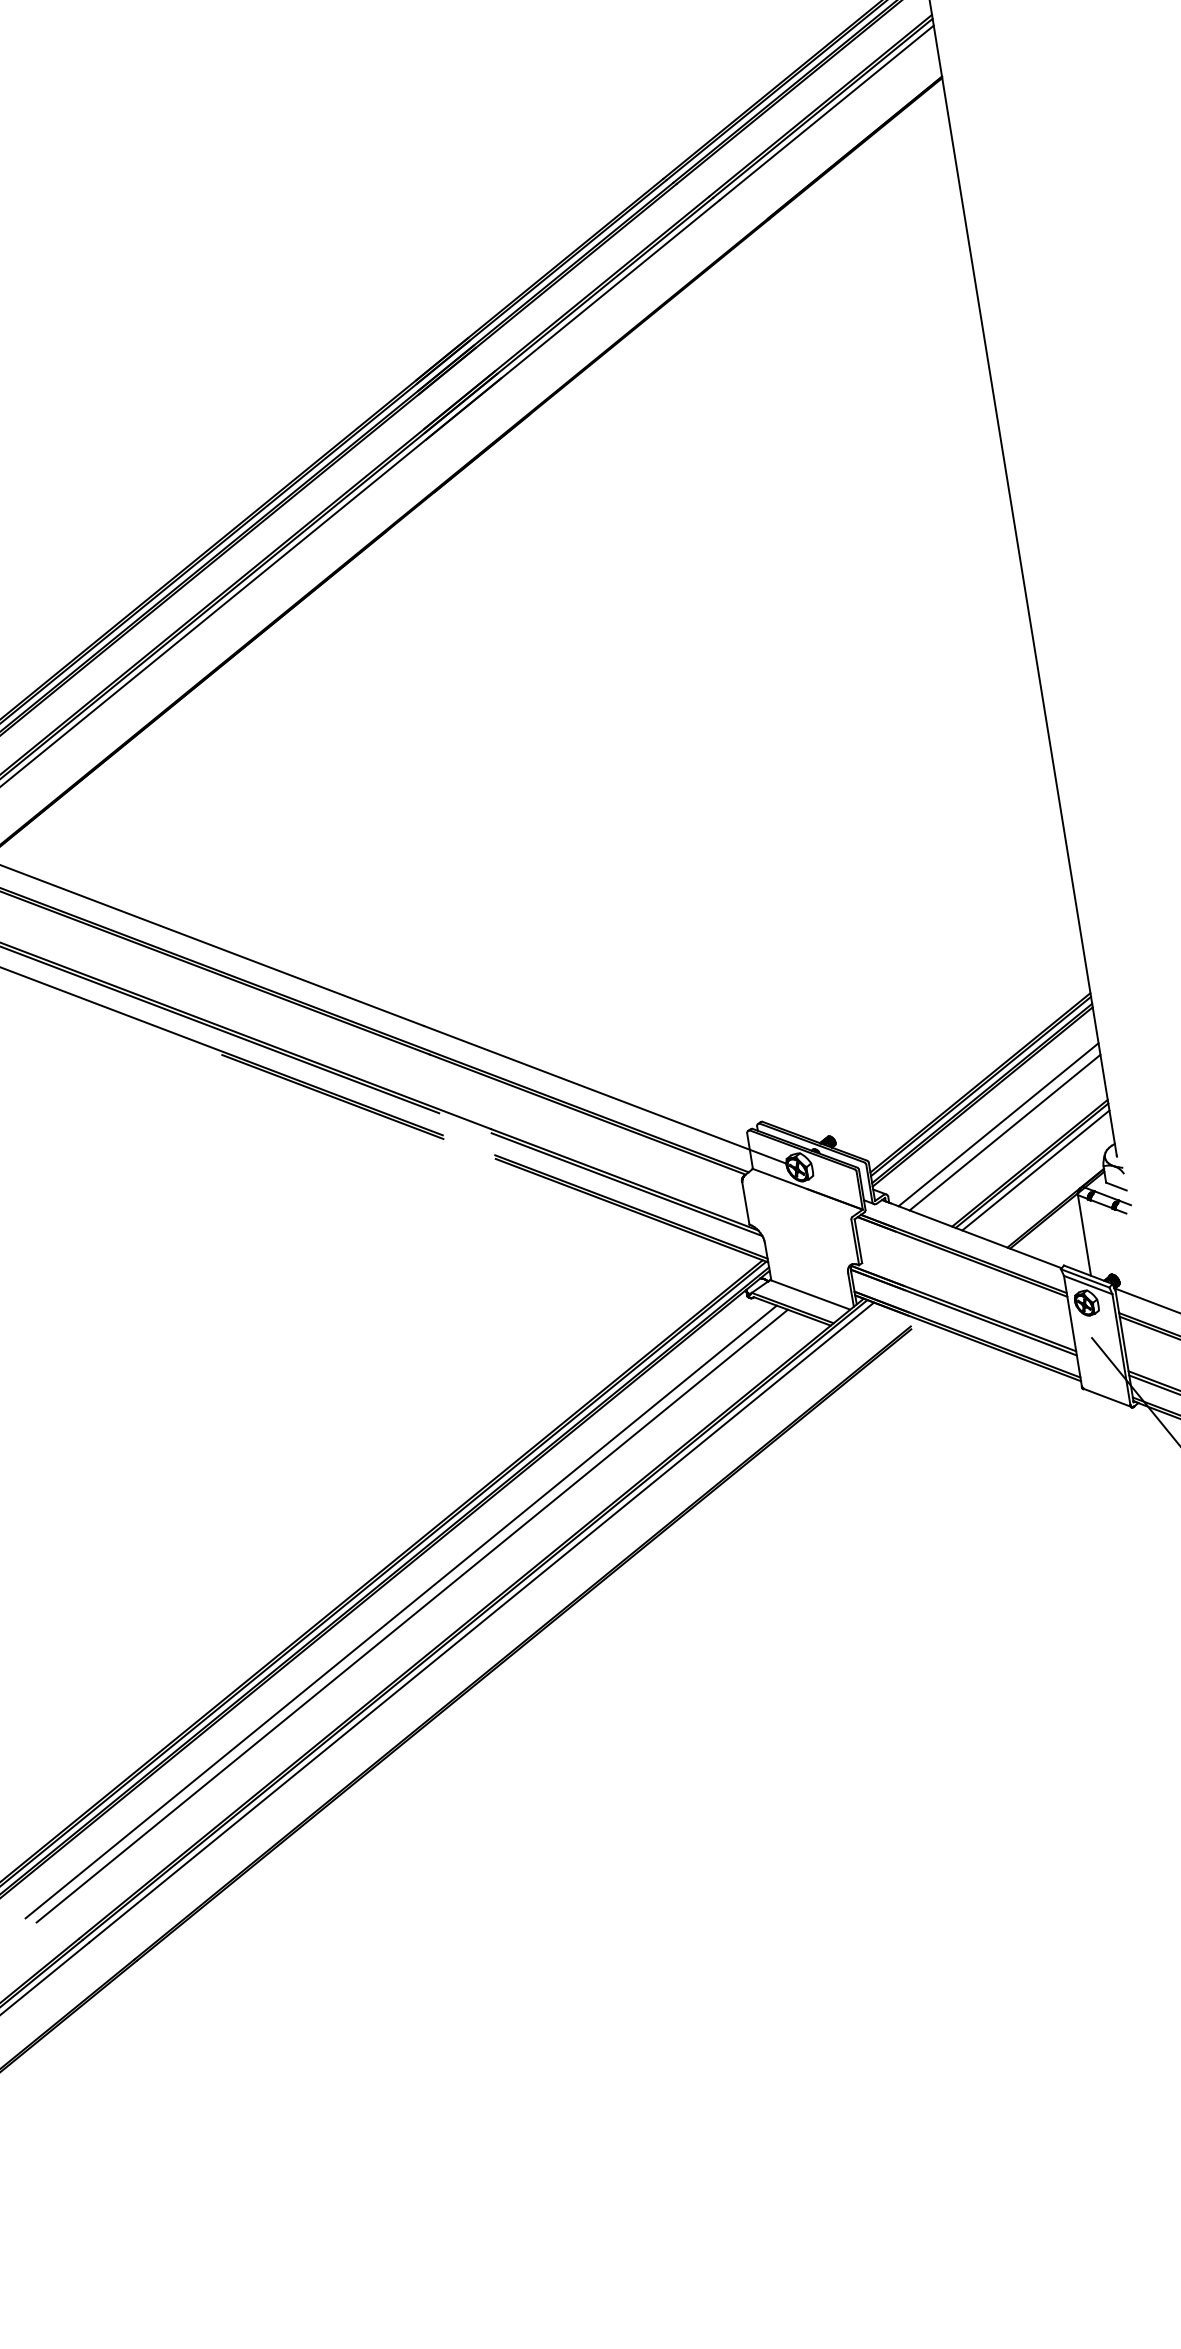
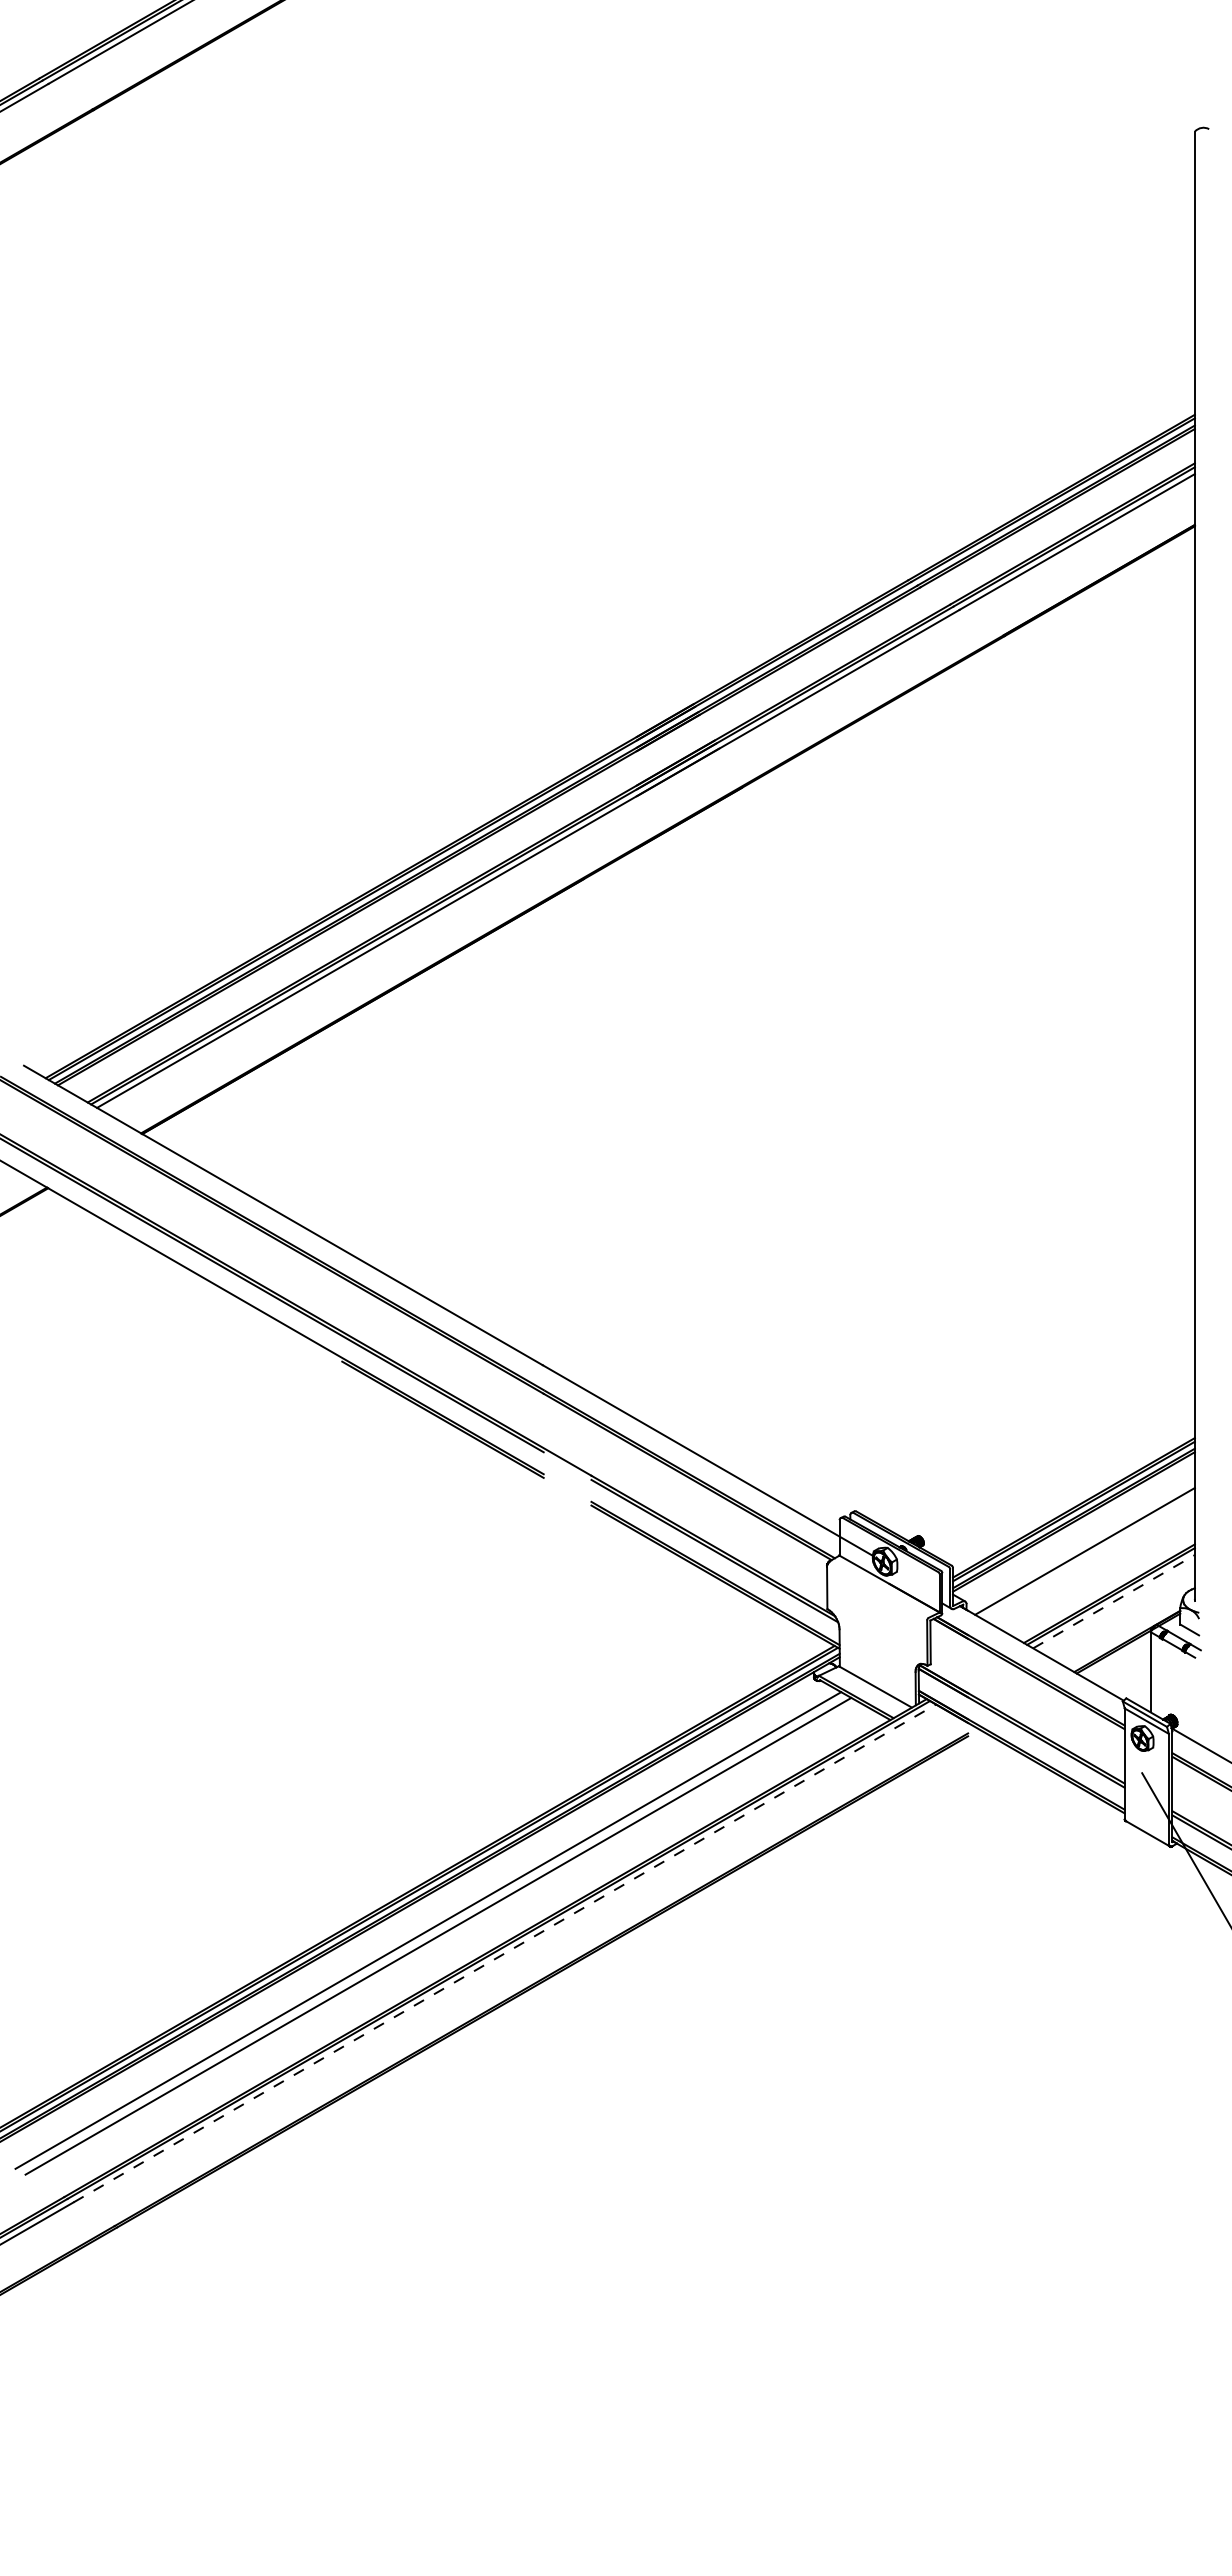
line: (1004, 1132) -> (1089, 1559), removed
line: (1036, 1170) -> (1114, 1601), solid -> dashed
line: (481, 1622) -> (504, 1953), solid -> dashed

